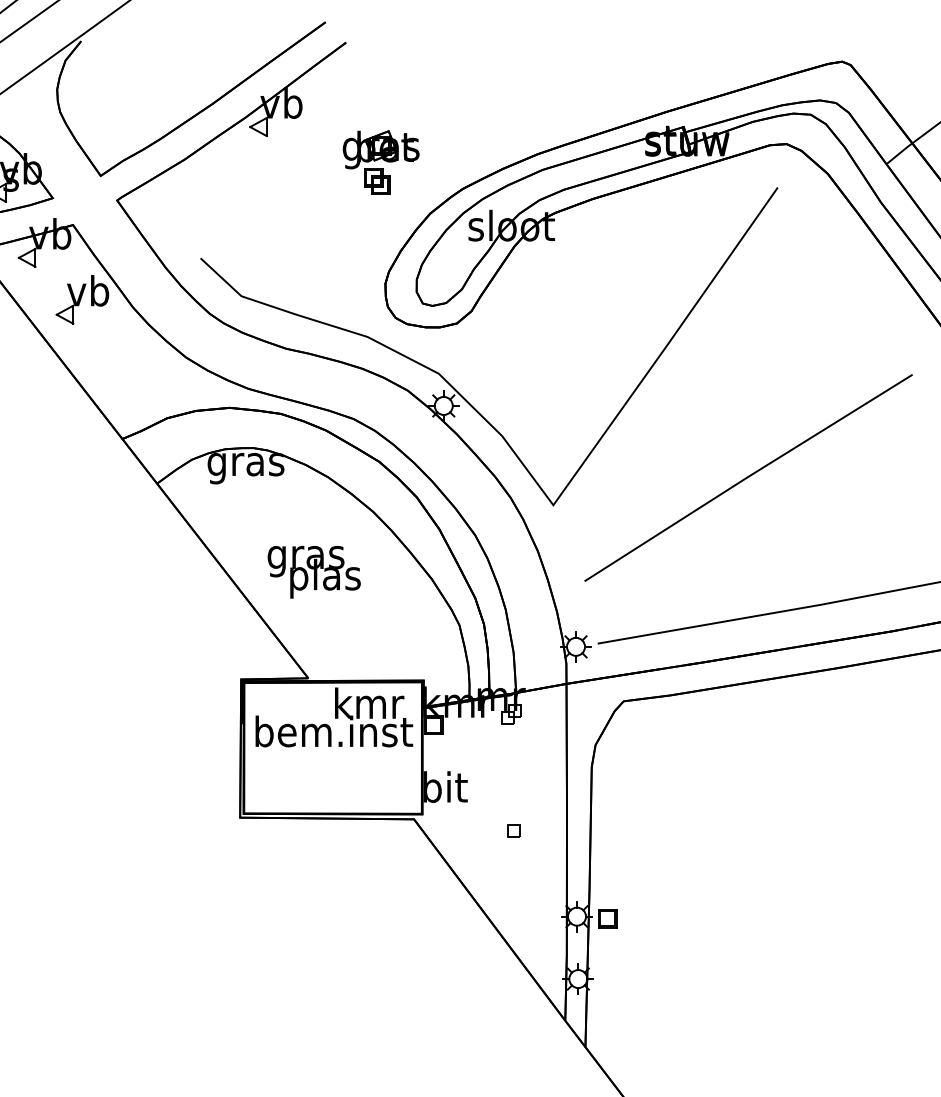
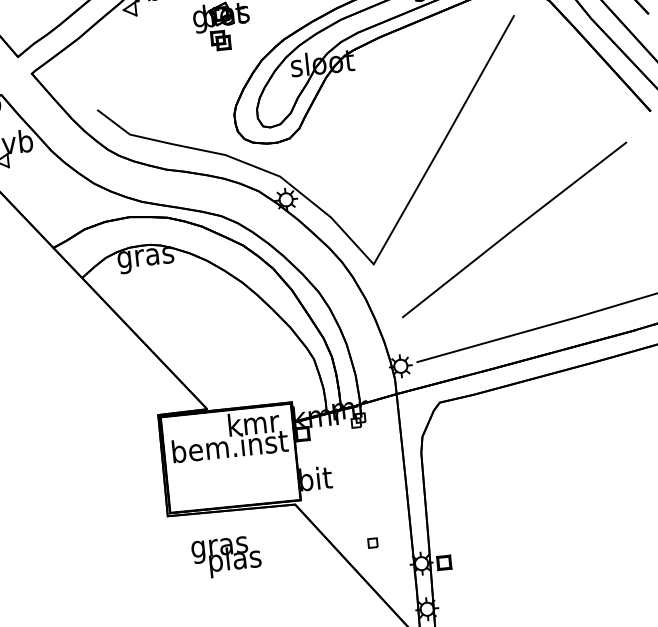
text: (313, 572) -> (226, 557), moved
part: (513, 830) -> (372, 542), moved

